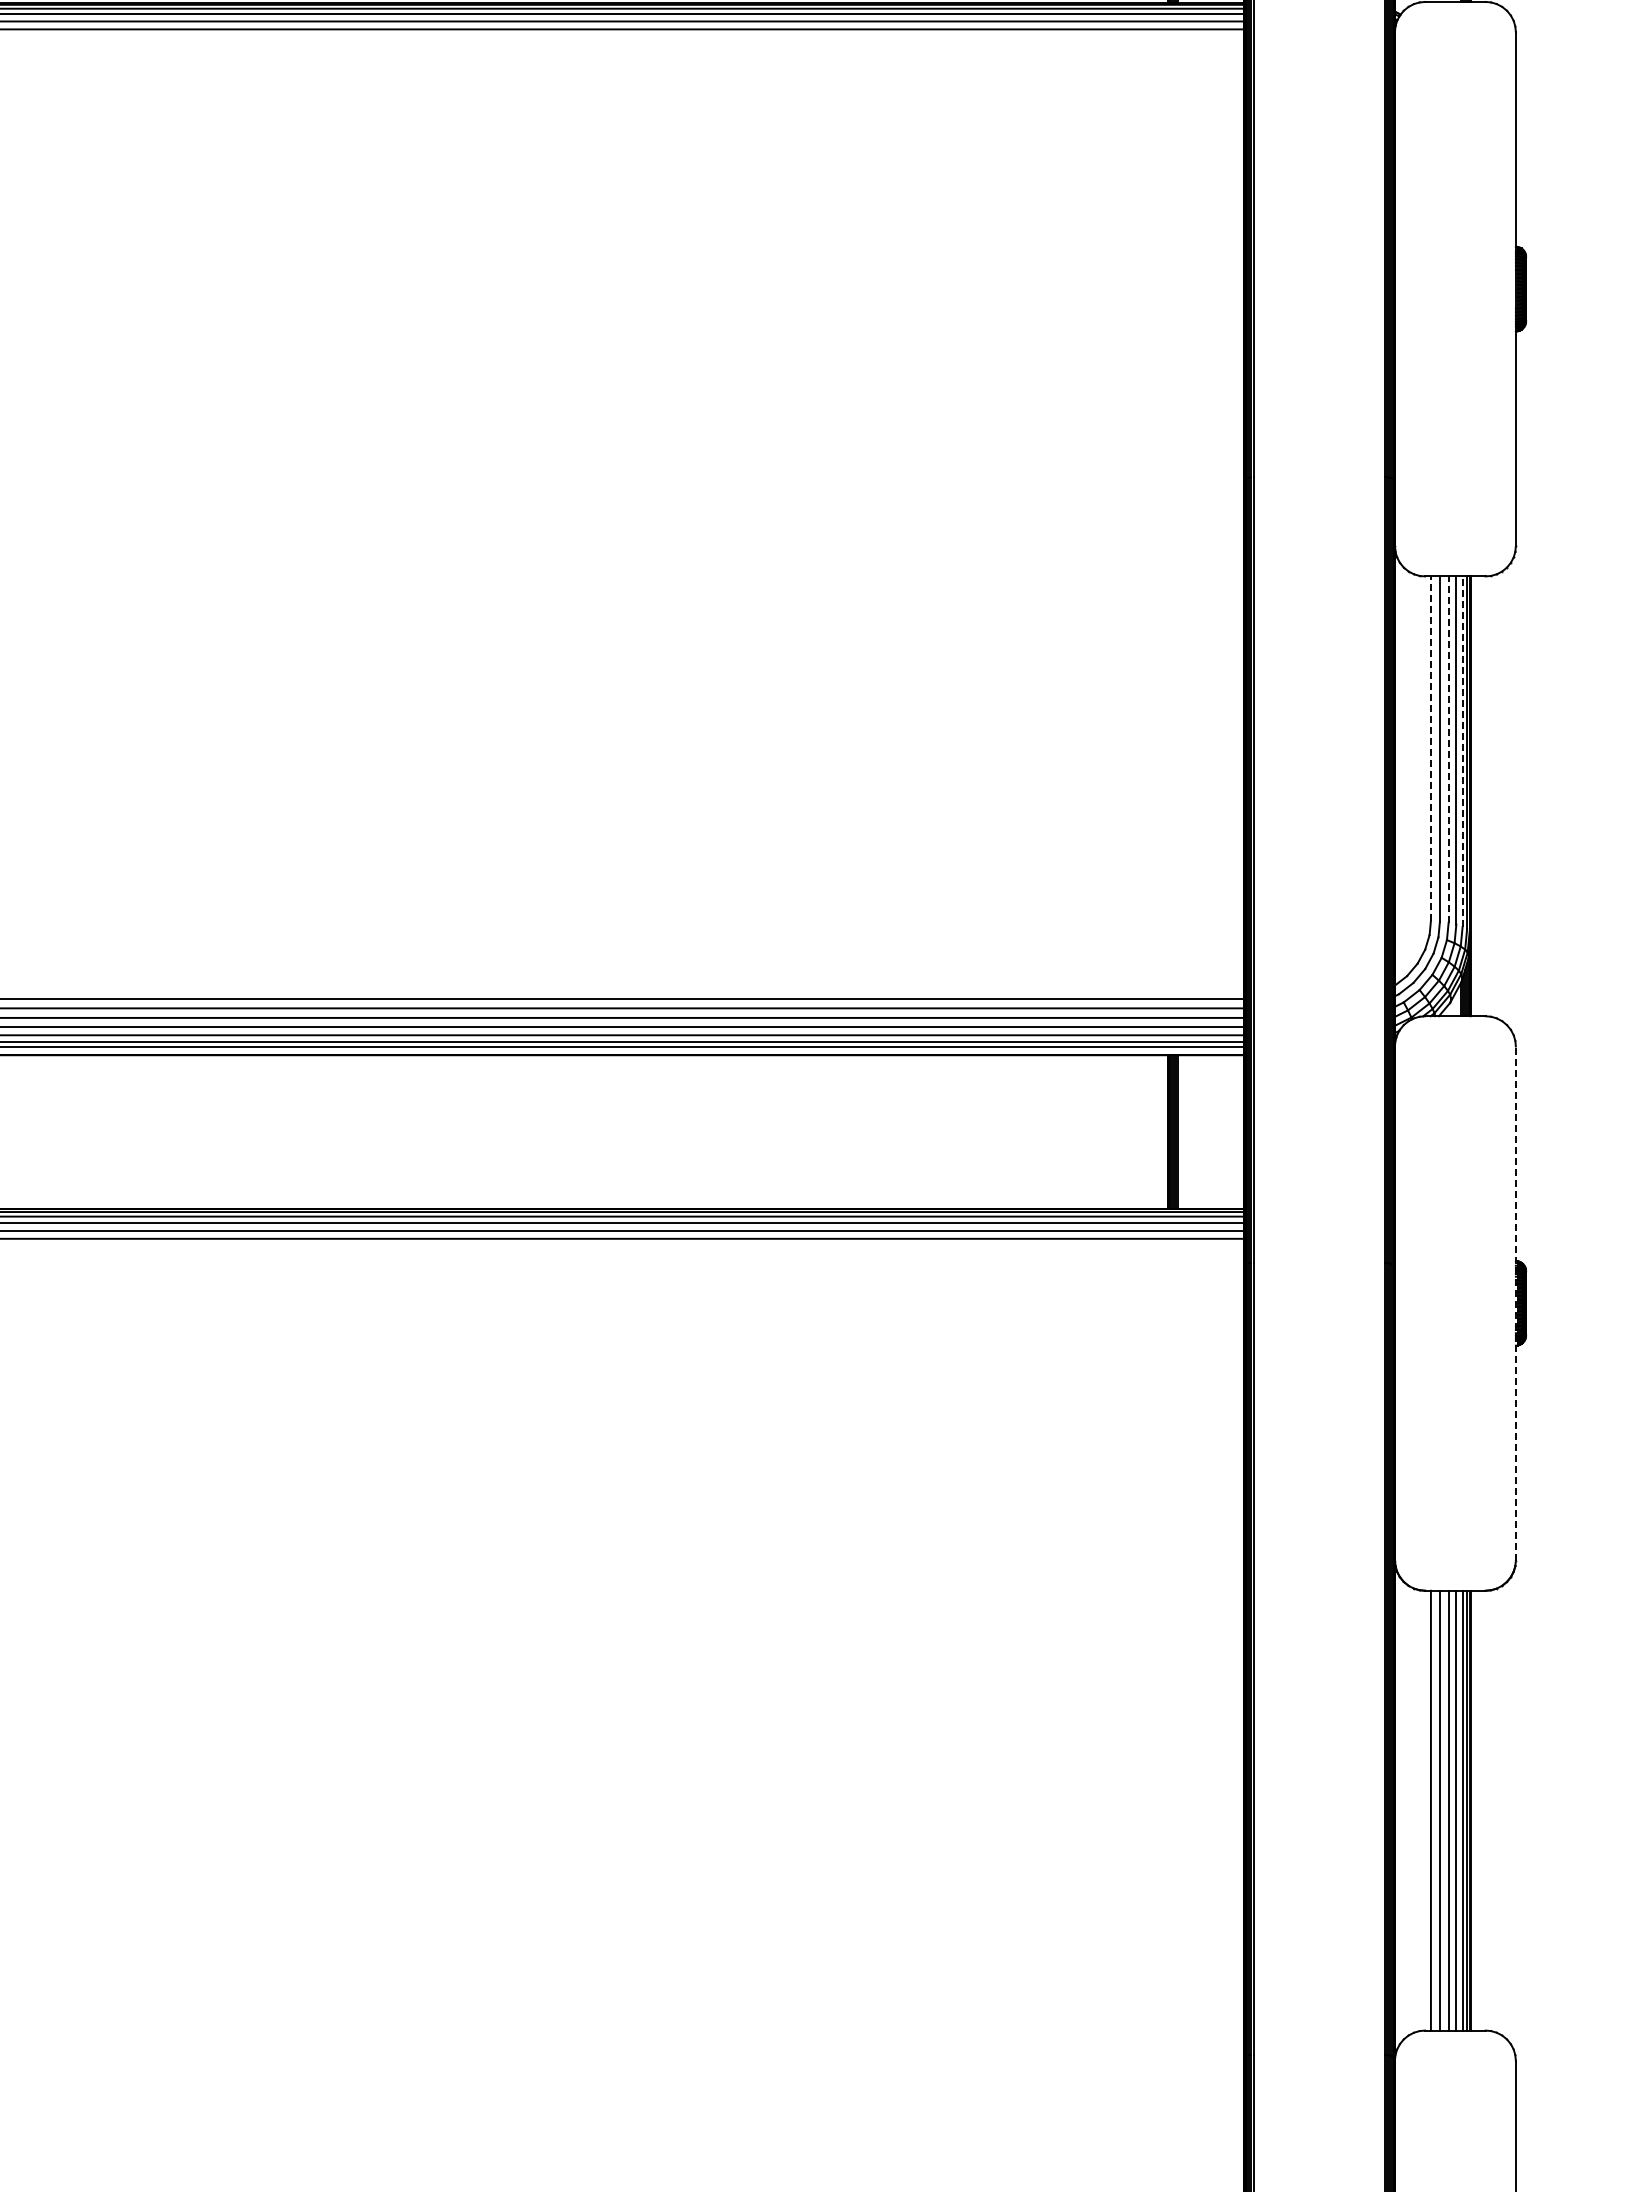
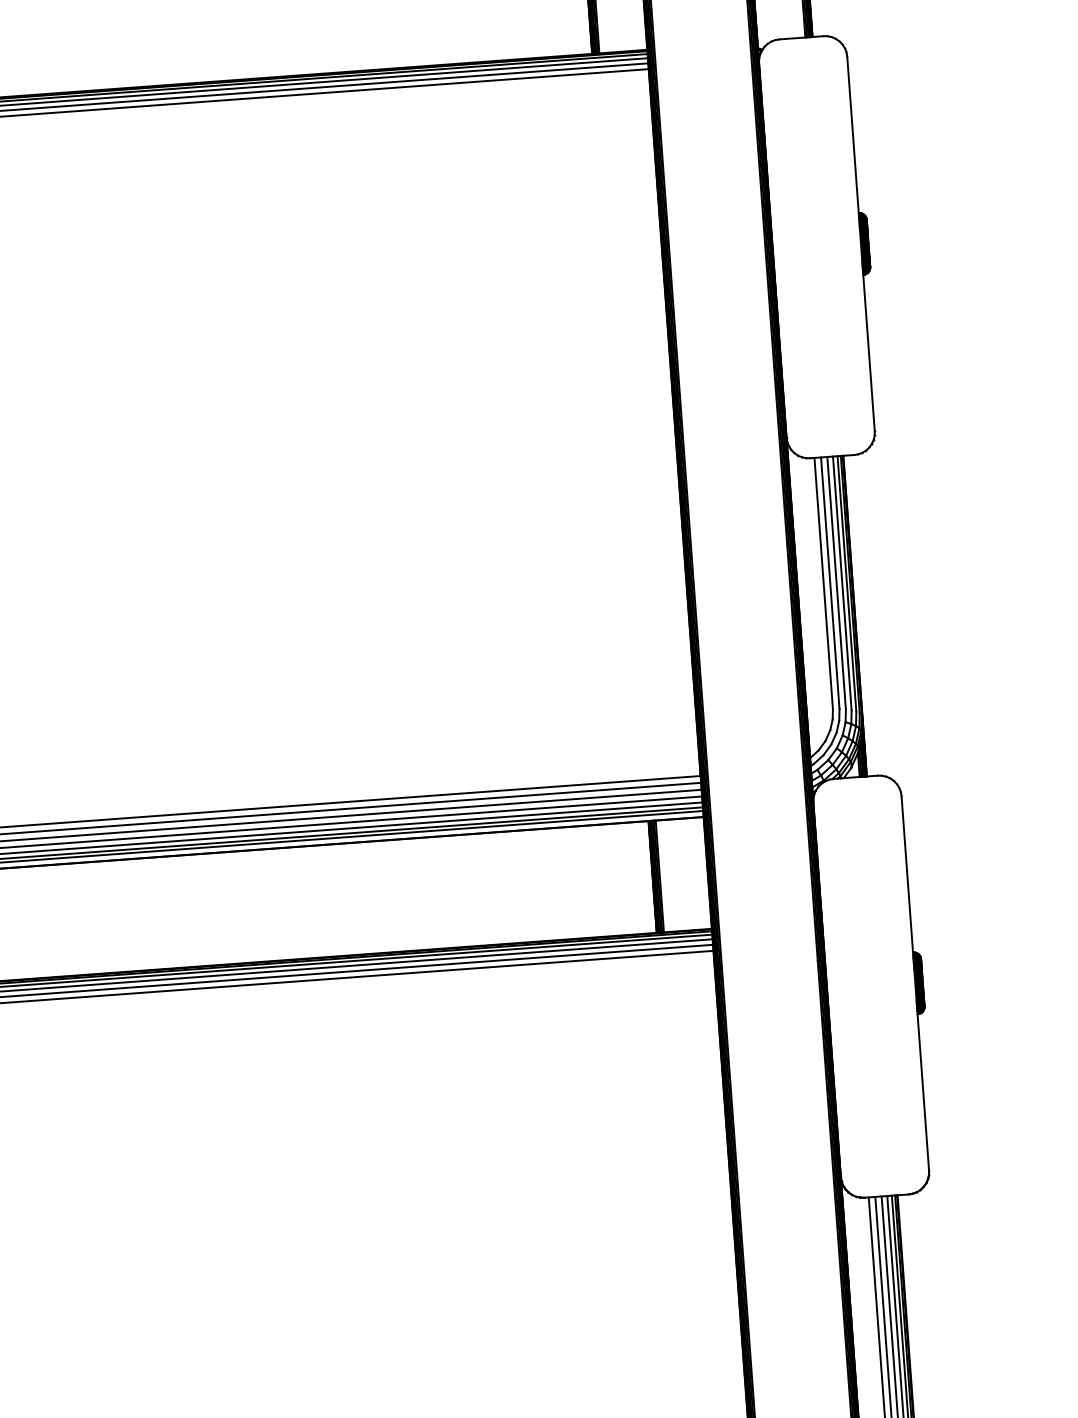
line: (1430, 748) -> (823, 583), dashed -> solid
line: (1448, 749) -> (836, 583), dashed -> solid
line: (1462, 751) -> (846, 583), dashed -> solid
line: (1515, 1303) -> (915, 983), dashed -> solid

